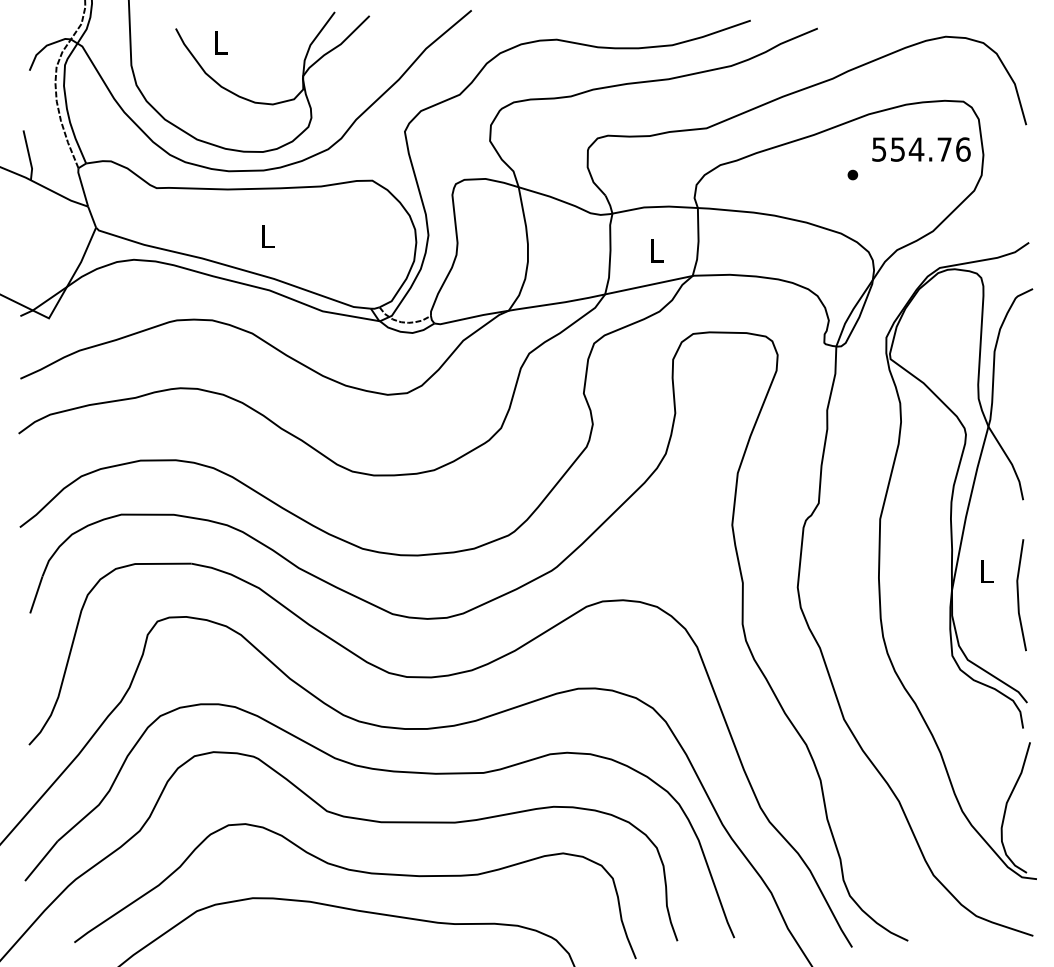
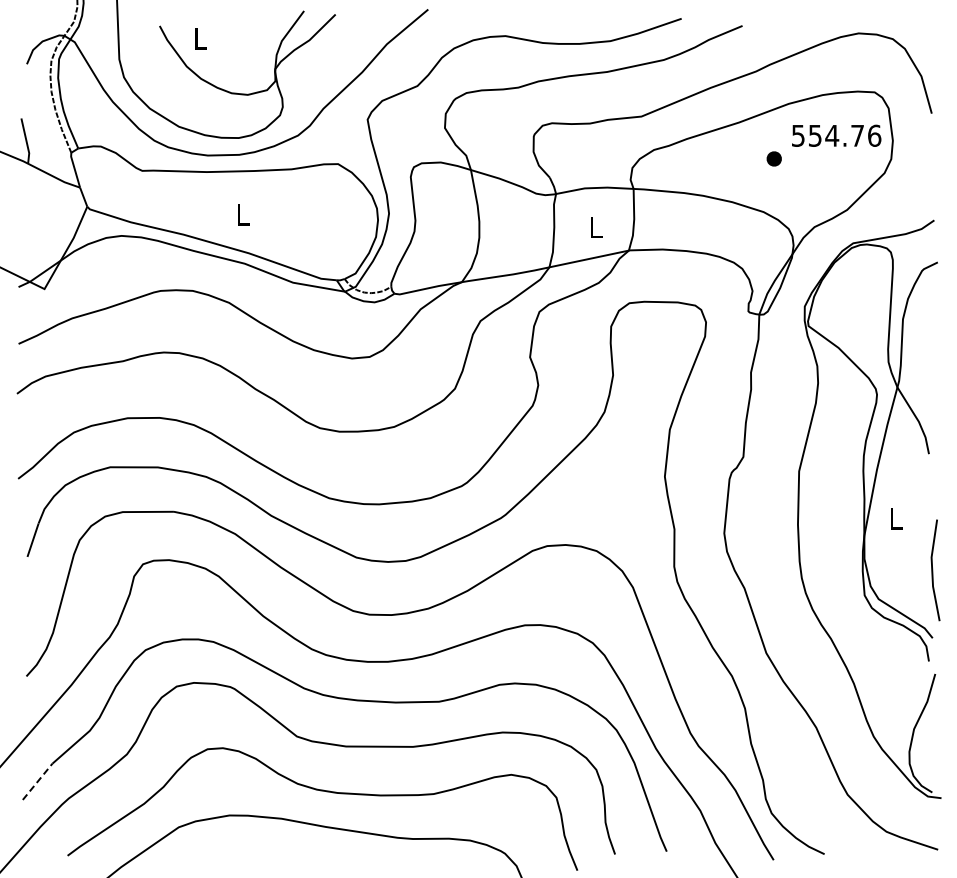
part: (853, 174) -> (774, 158), size x1.6
line: (1019, 595) -> (933, 570), moved
line: (41, 860) -> (37, 781), solid -> dashed

